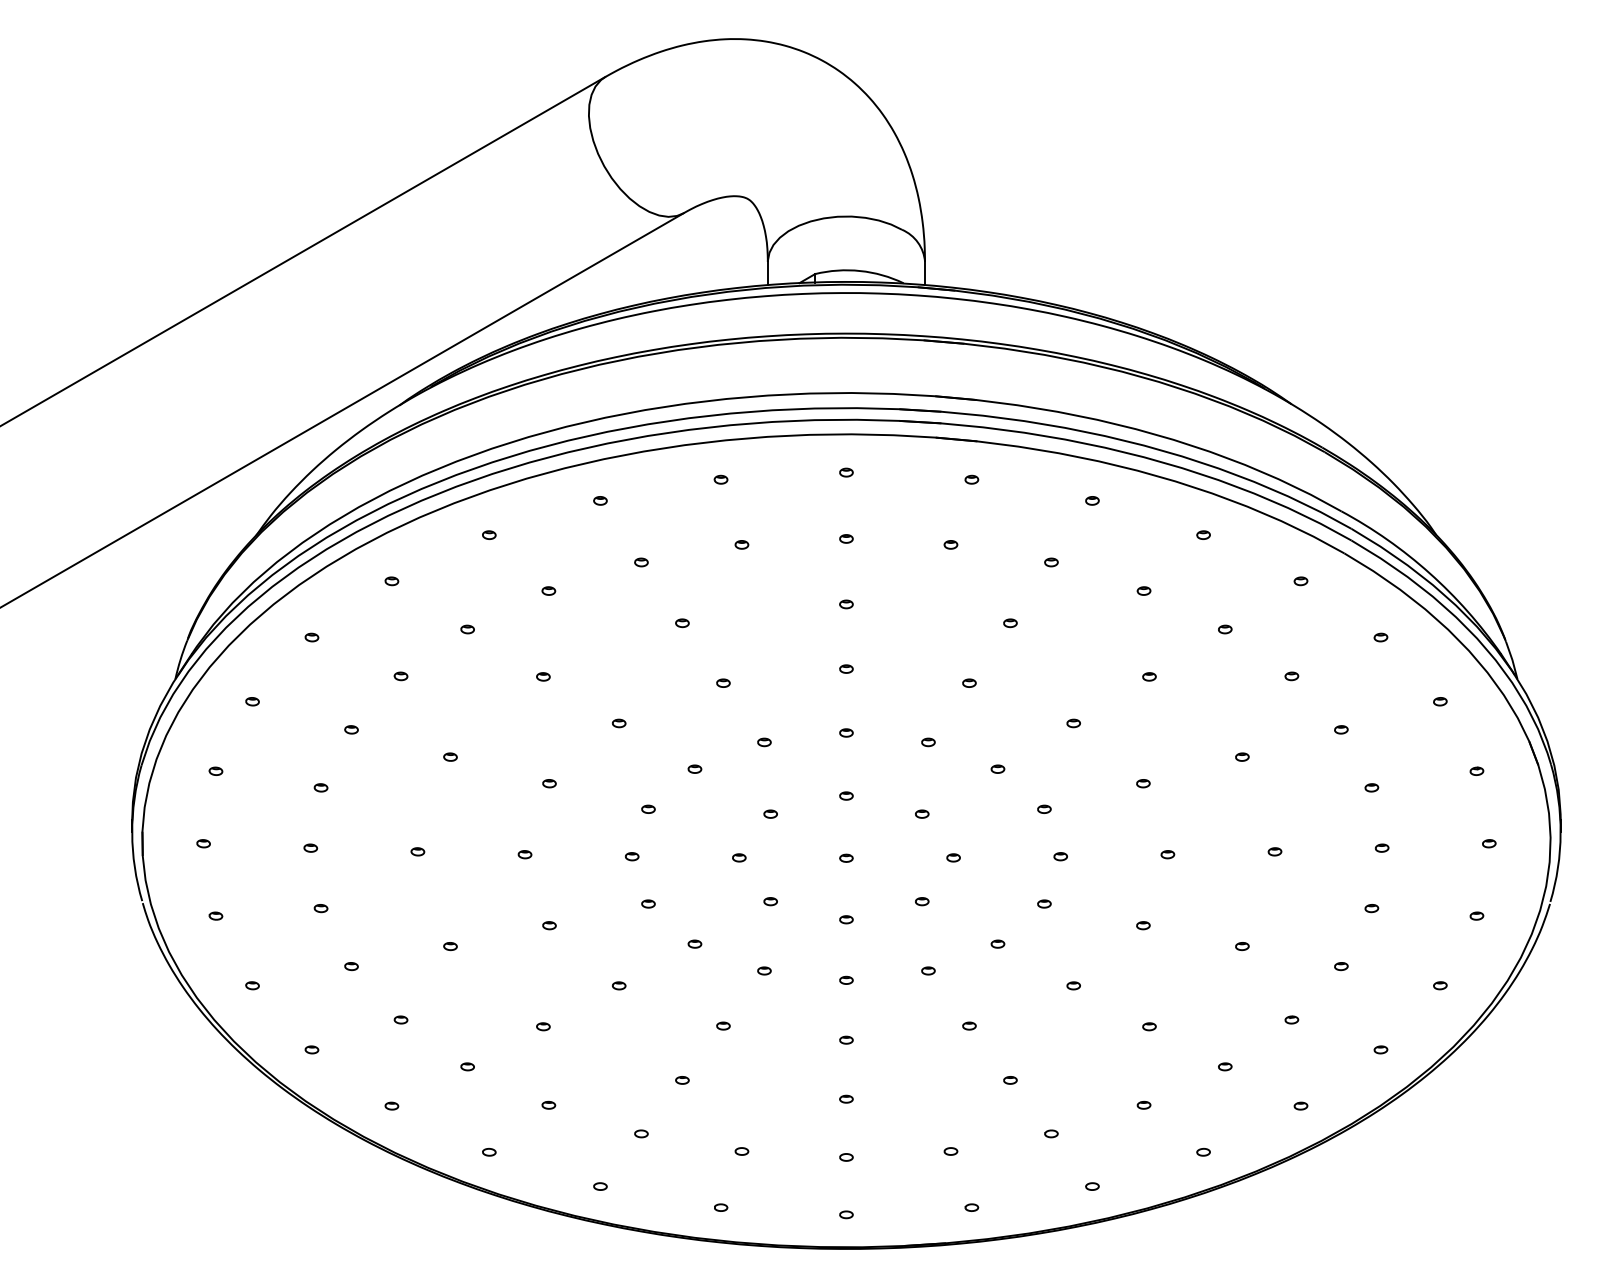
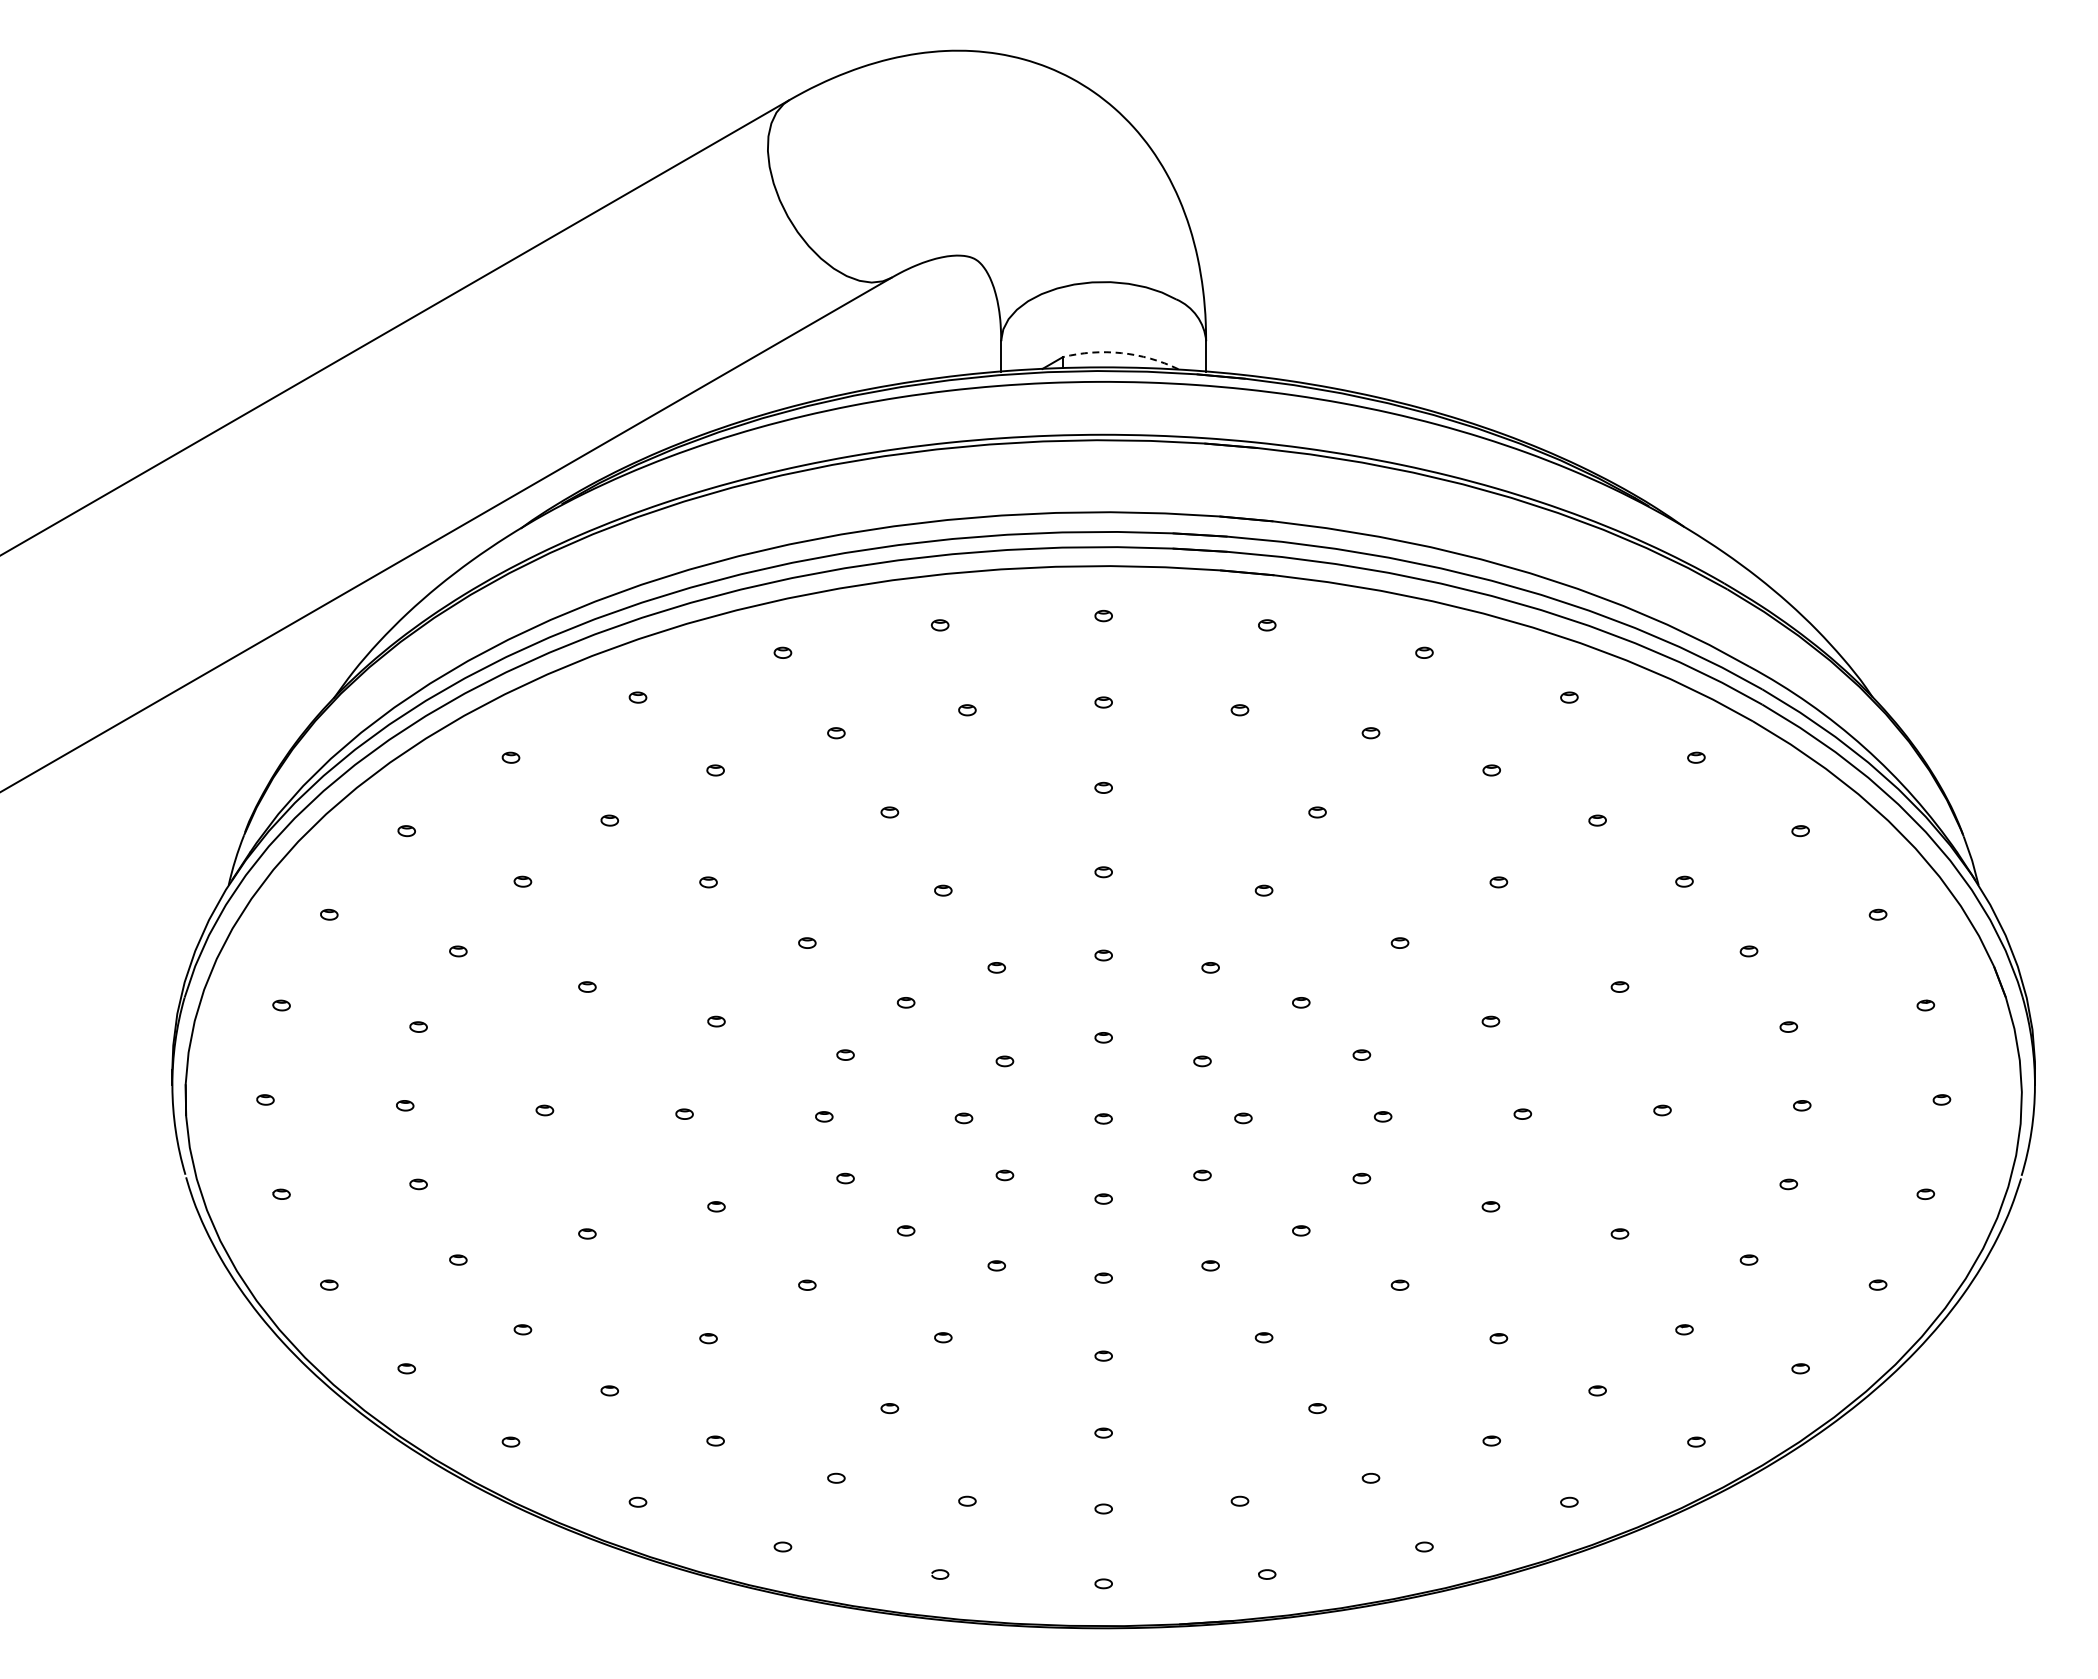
arc: (860, 271) -> (1121, 353), solid -> dashed

